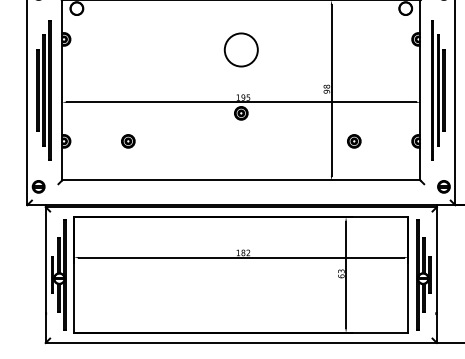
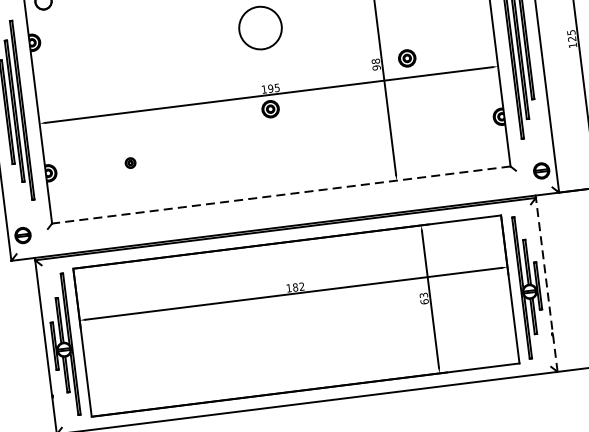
part: (128, 141) -> (130, 163), size x0.6
part: (354, 141) -> (407, 58), moved
line: (240, 180) -> (280, 195), solid -> dashed
line: (436, 275) -> (546, 285), solid -> dashed

